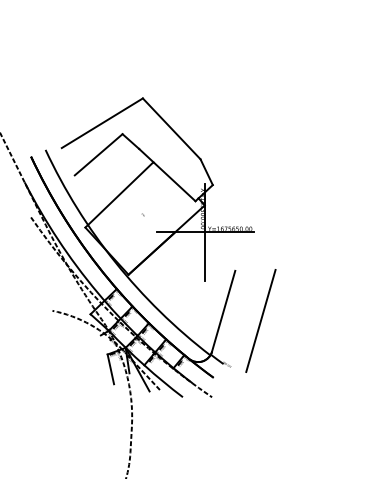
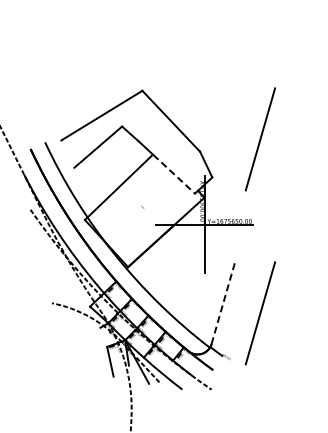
line: (260, 146) -> (260, 138), added
line: (175, 182) -> (175, 174), solid -> dashed
line: (223, 311) -> (223, 303), solid -> dashed

